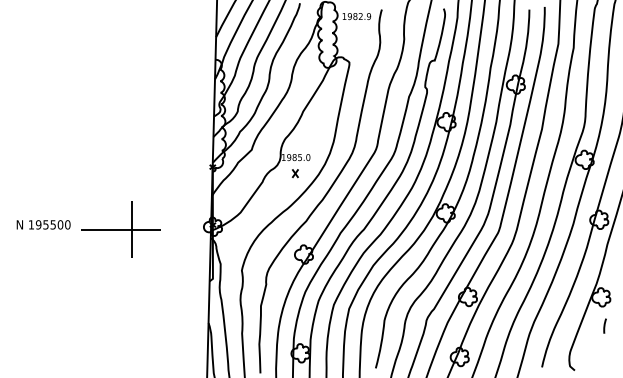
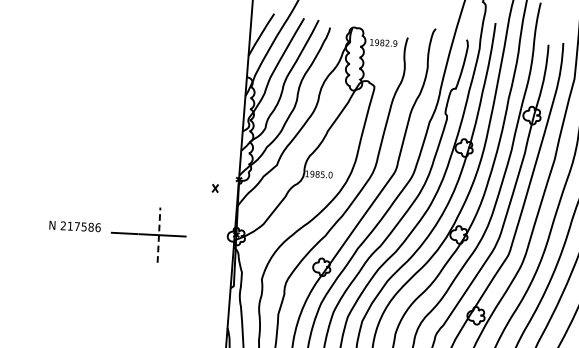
part: (294, 173) -> (214, 188), moved
text: (49, 224) -> (80, 226), 195500 -> 217586
line: (131, 229) -> (158, 235), solid -> dashed

